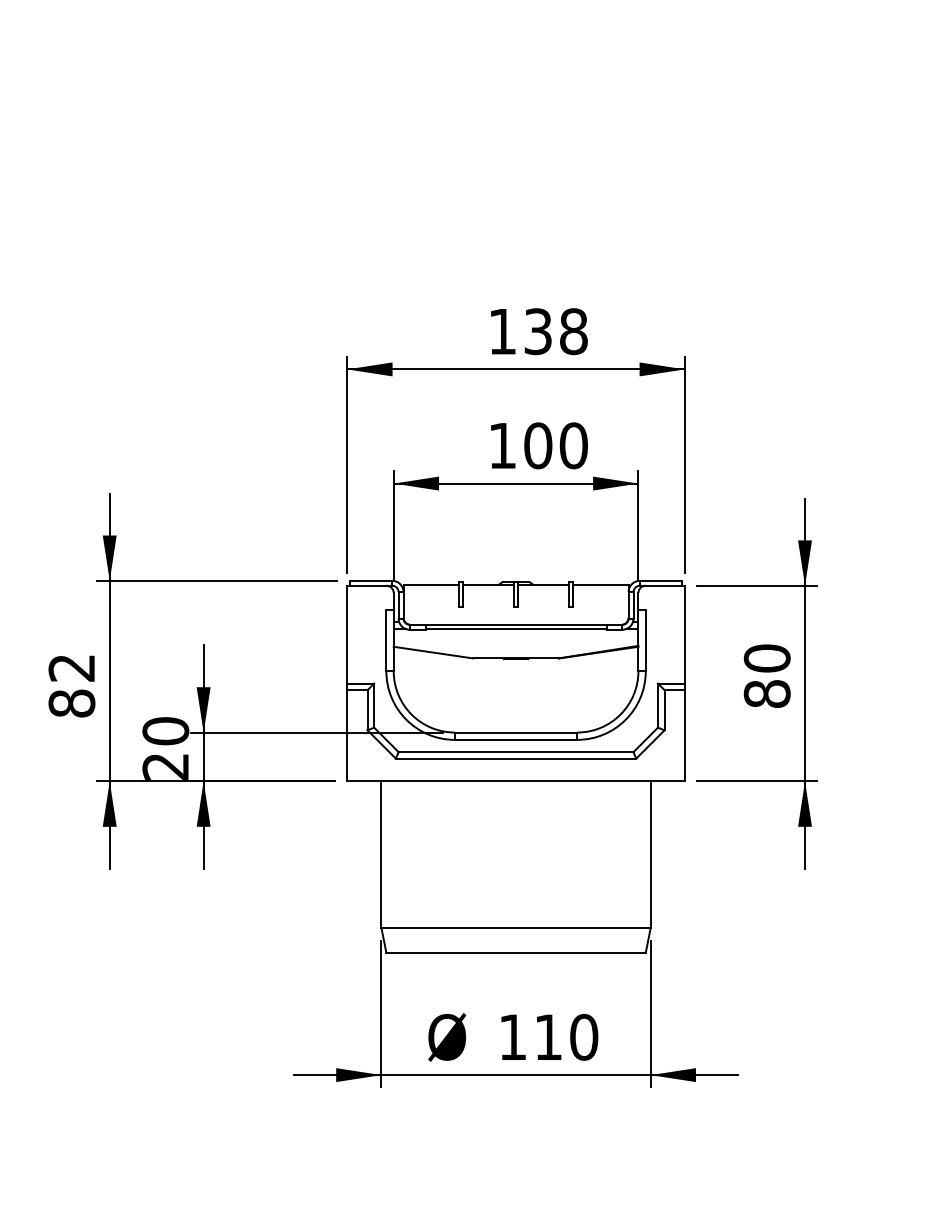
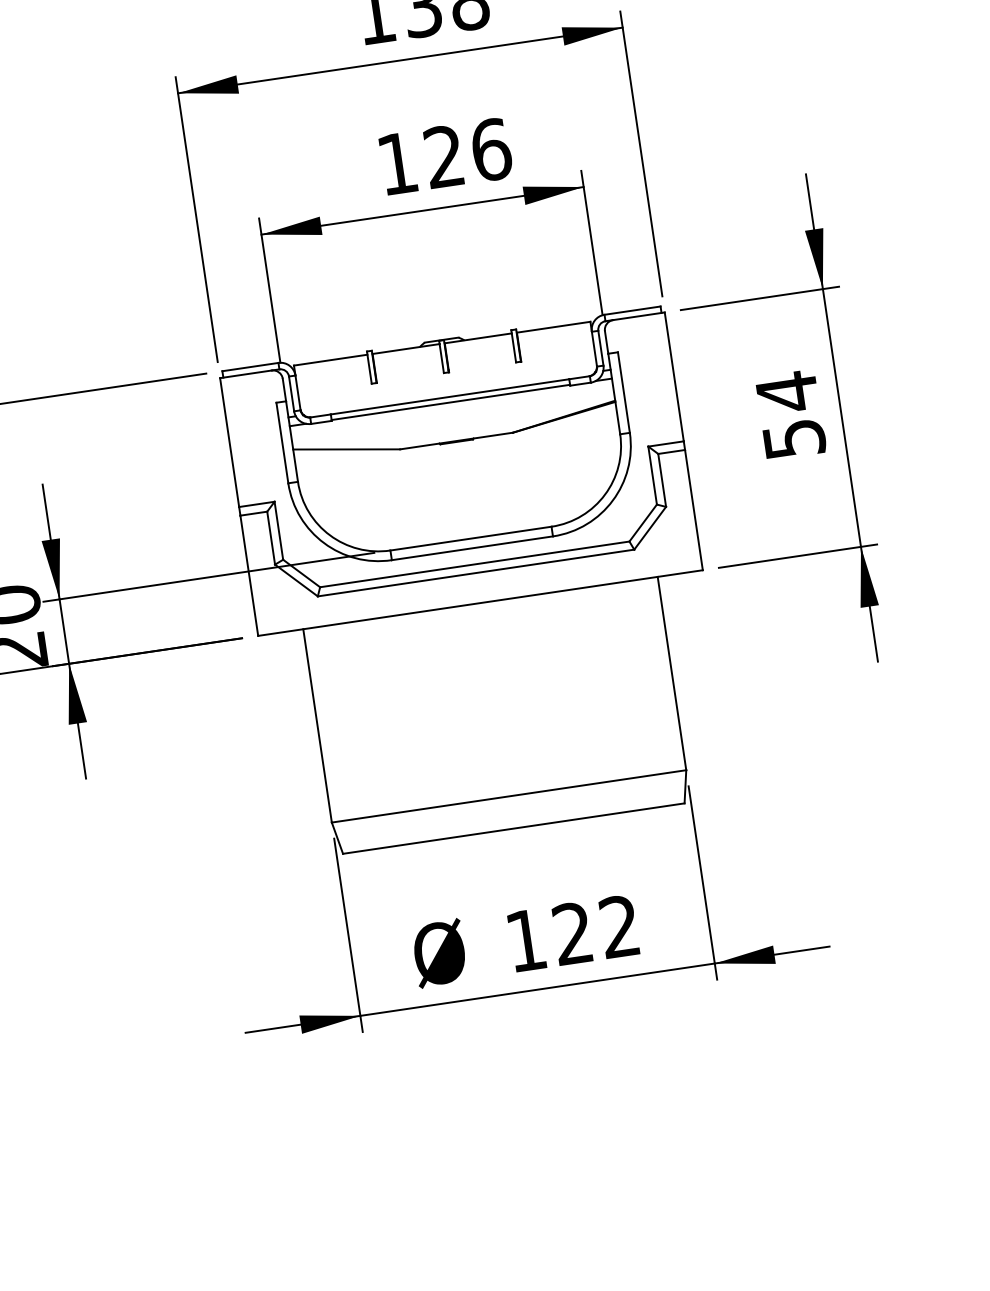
text: (556, 445) -> (468, 152), 100 -> 126
text: (766, 675) -> (789, 414), 80 -> 54
text: (566, 1037) -> (596, 930), 110 -> 122

